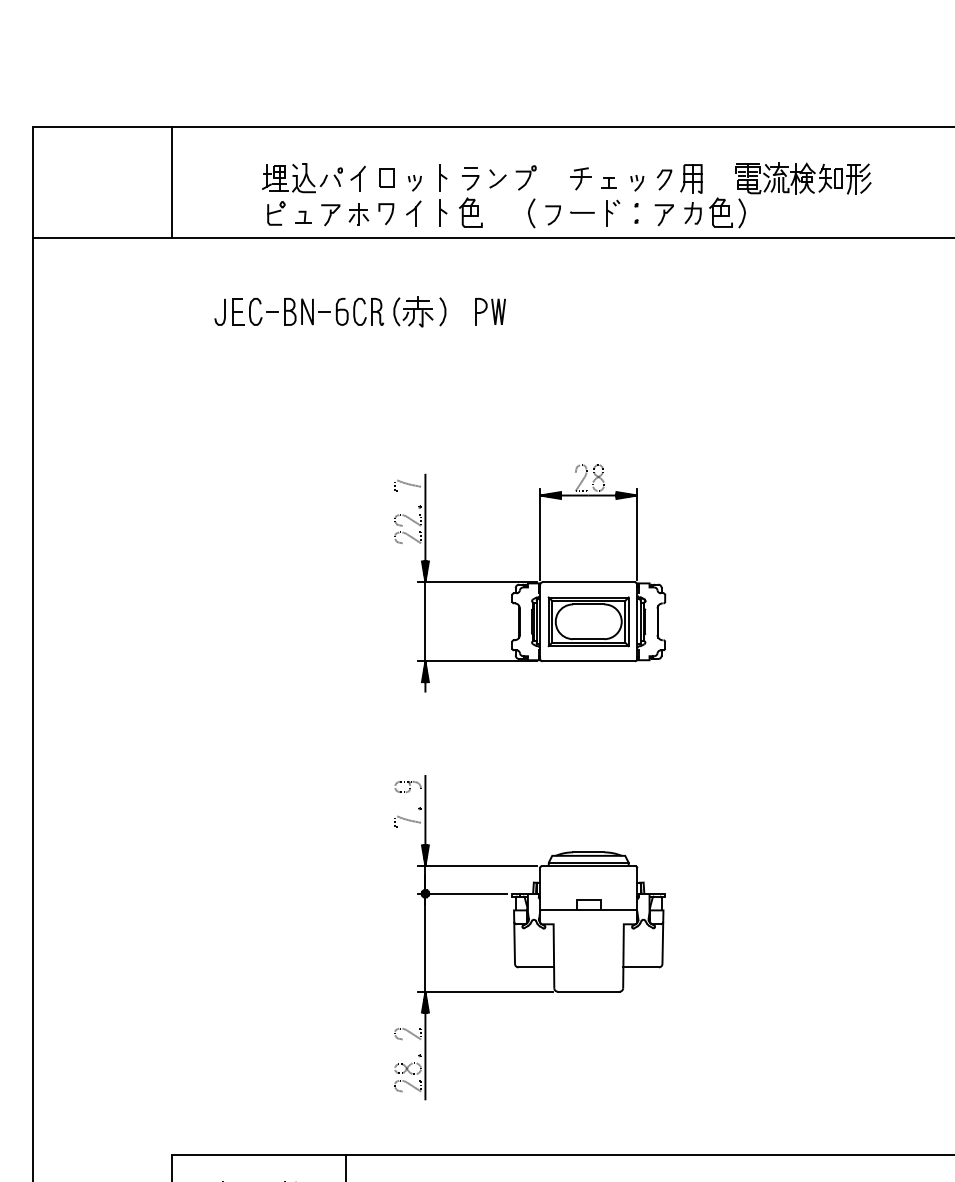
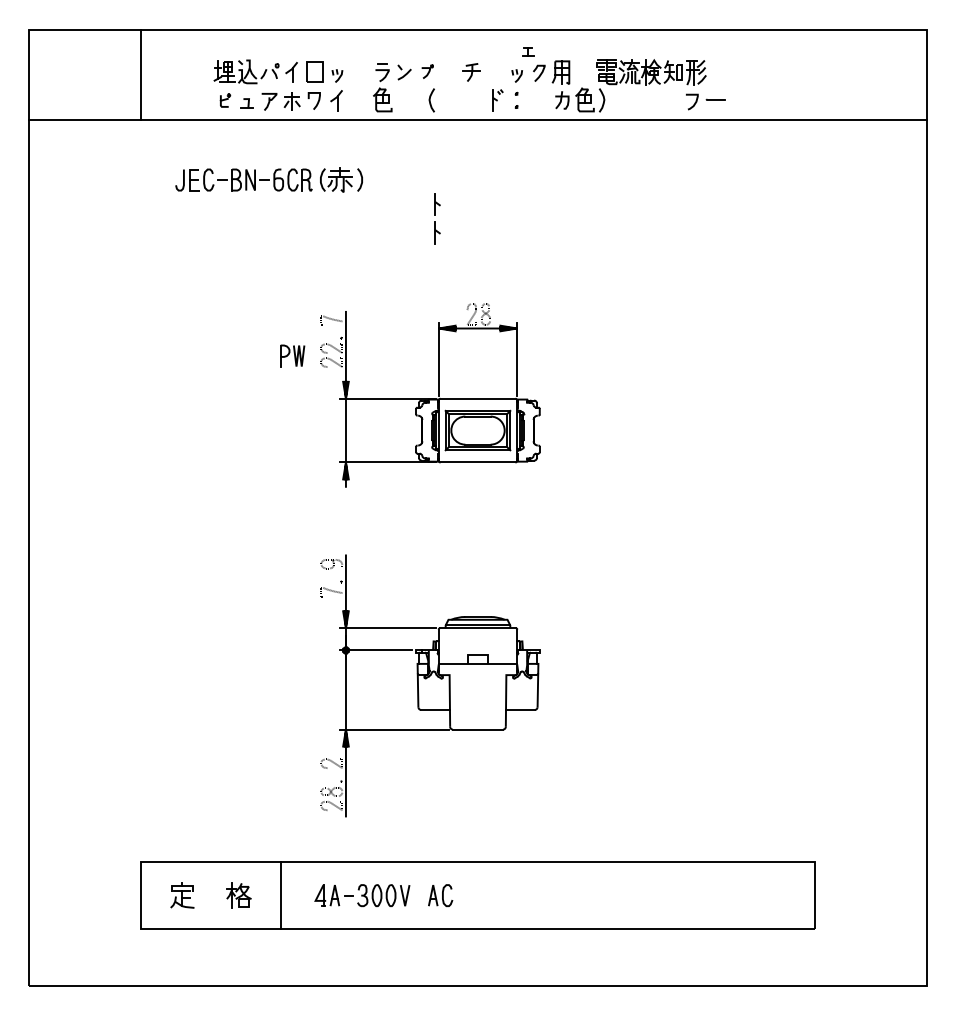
part: (386, 177) -> (314, 71), size x1.4
part: (526, 177) -> (427, 71), size x0.7
part: (609, 182) -> (528, 51), moved
part: (443, 194) -> (437, 218), moved
part: (276, 213) -> (225, 100), size x0.7
part: (569, 214) -> (705, 101), moved
part: (663, 214) -> (538, 101), removed
part: (490, 311) -> (292, 355), moved

